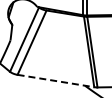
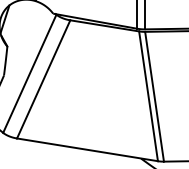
line: (55, 81) -> (86, 150), dashed -> solid

